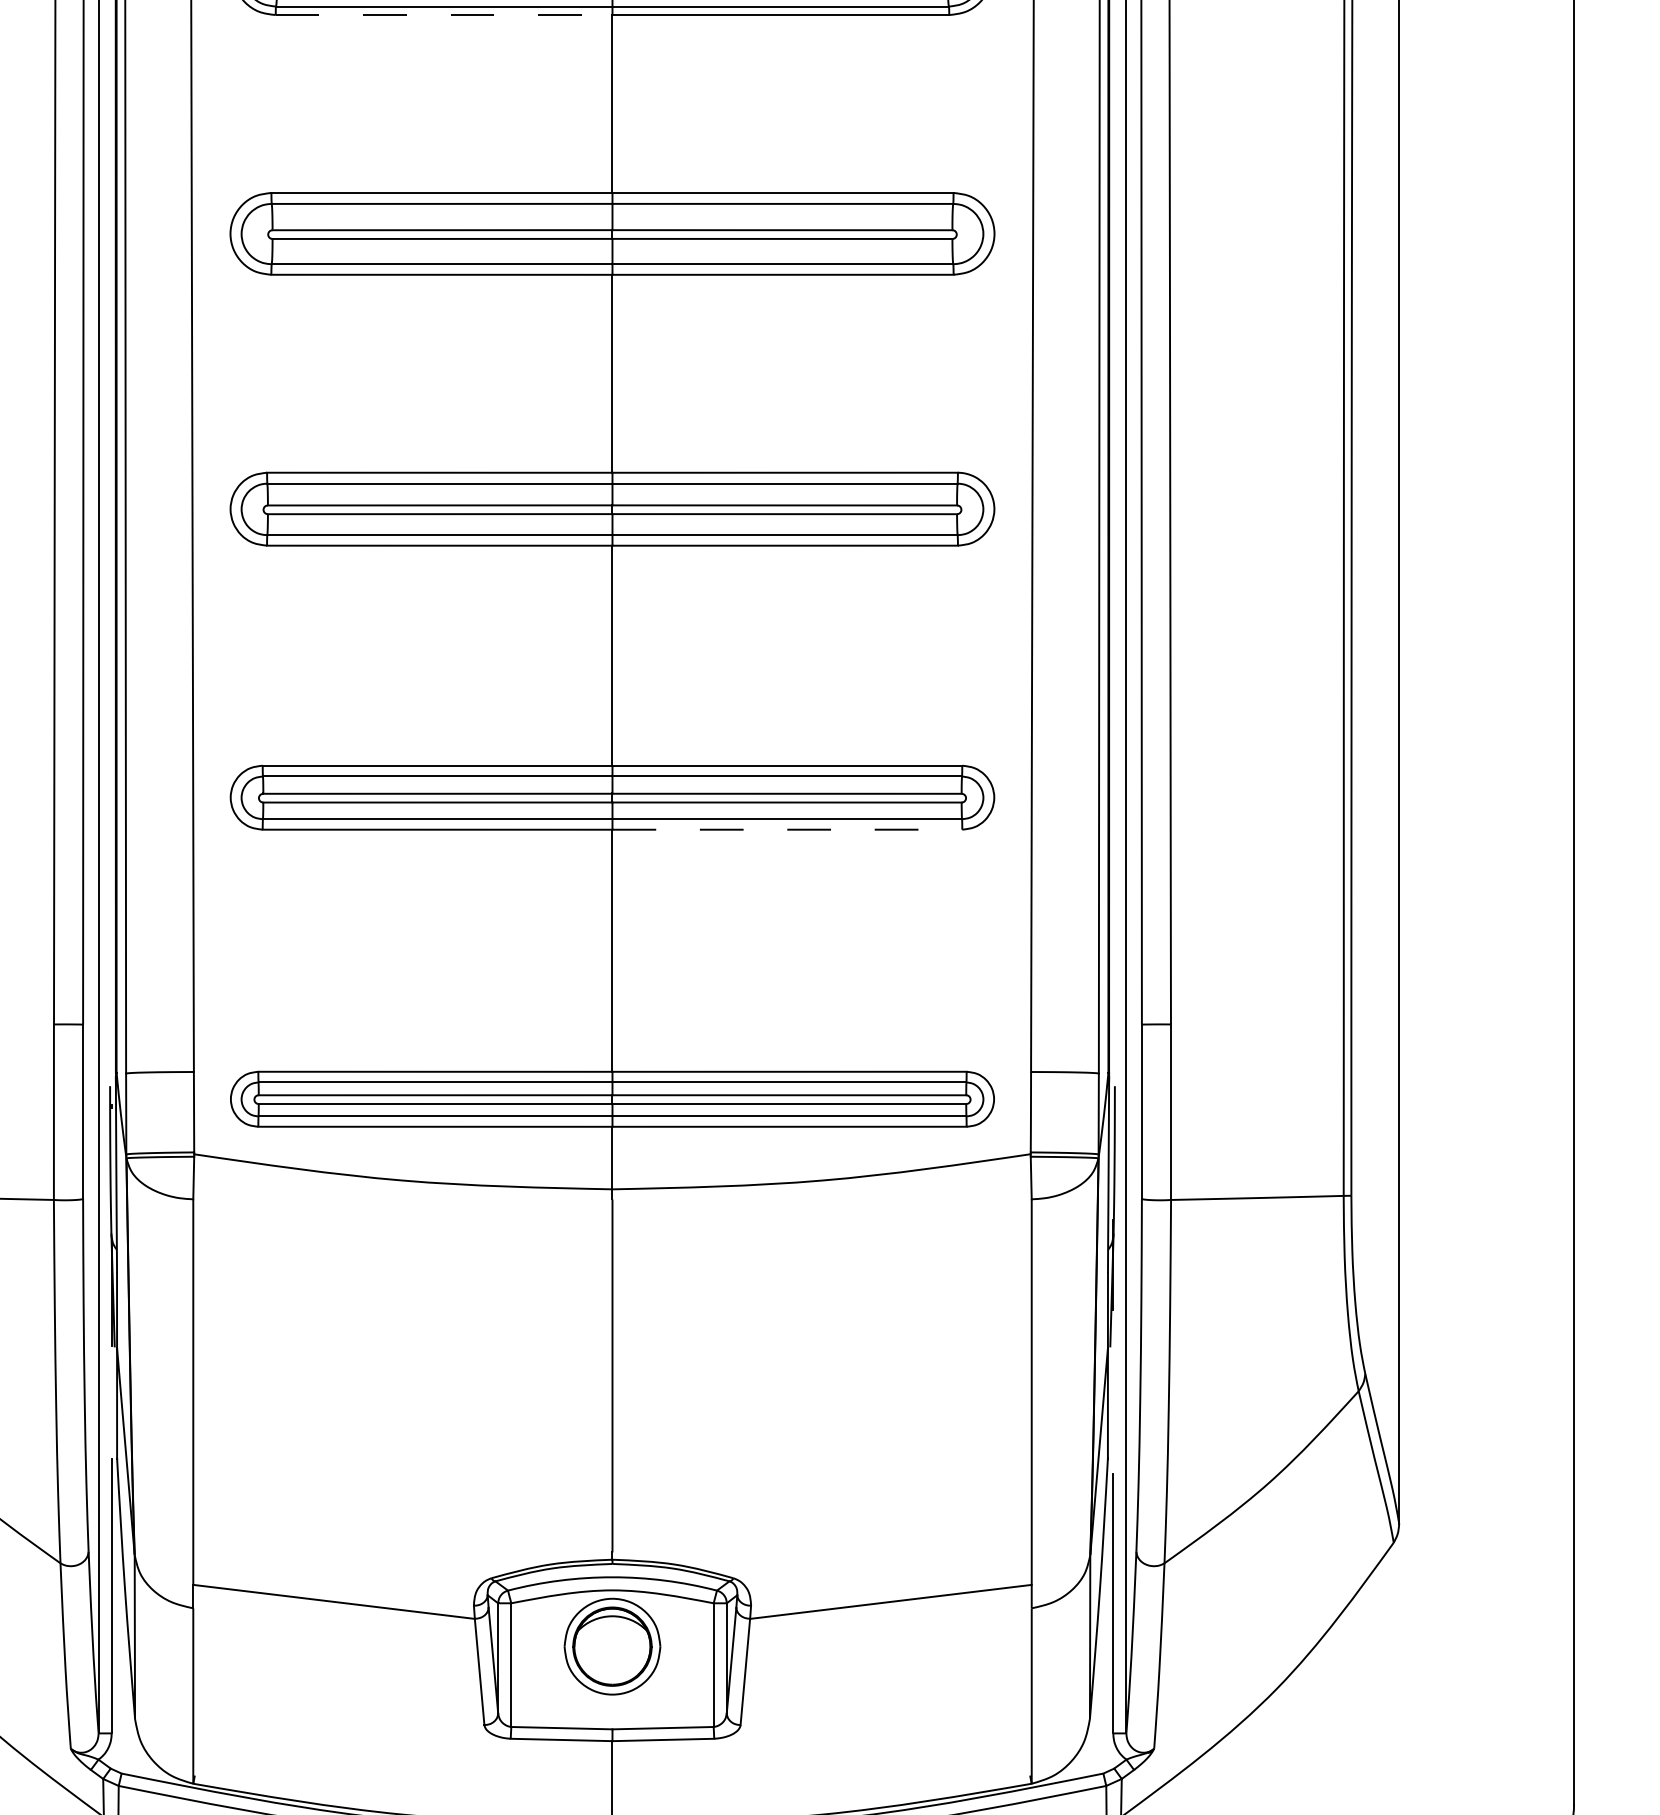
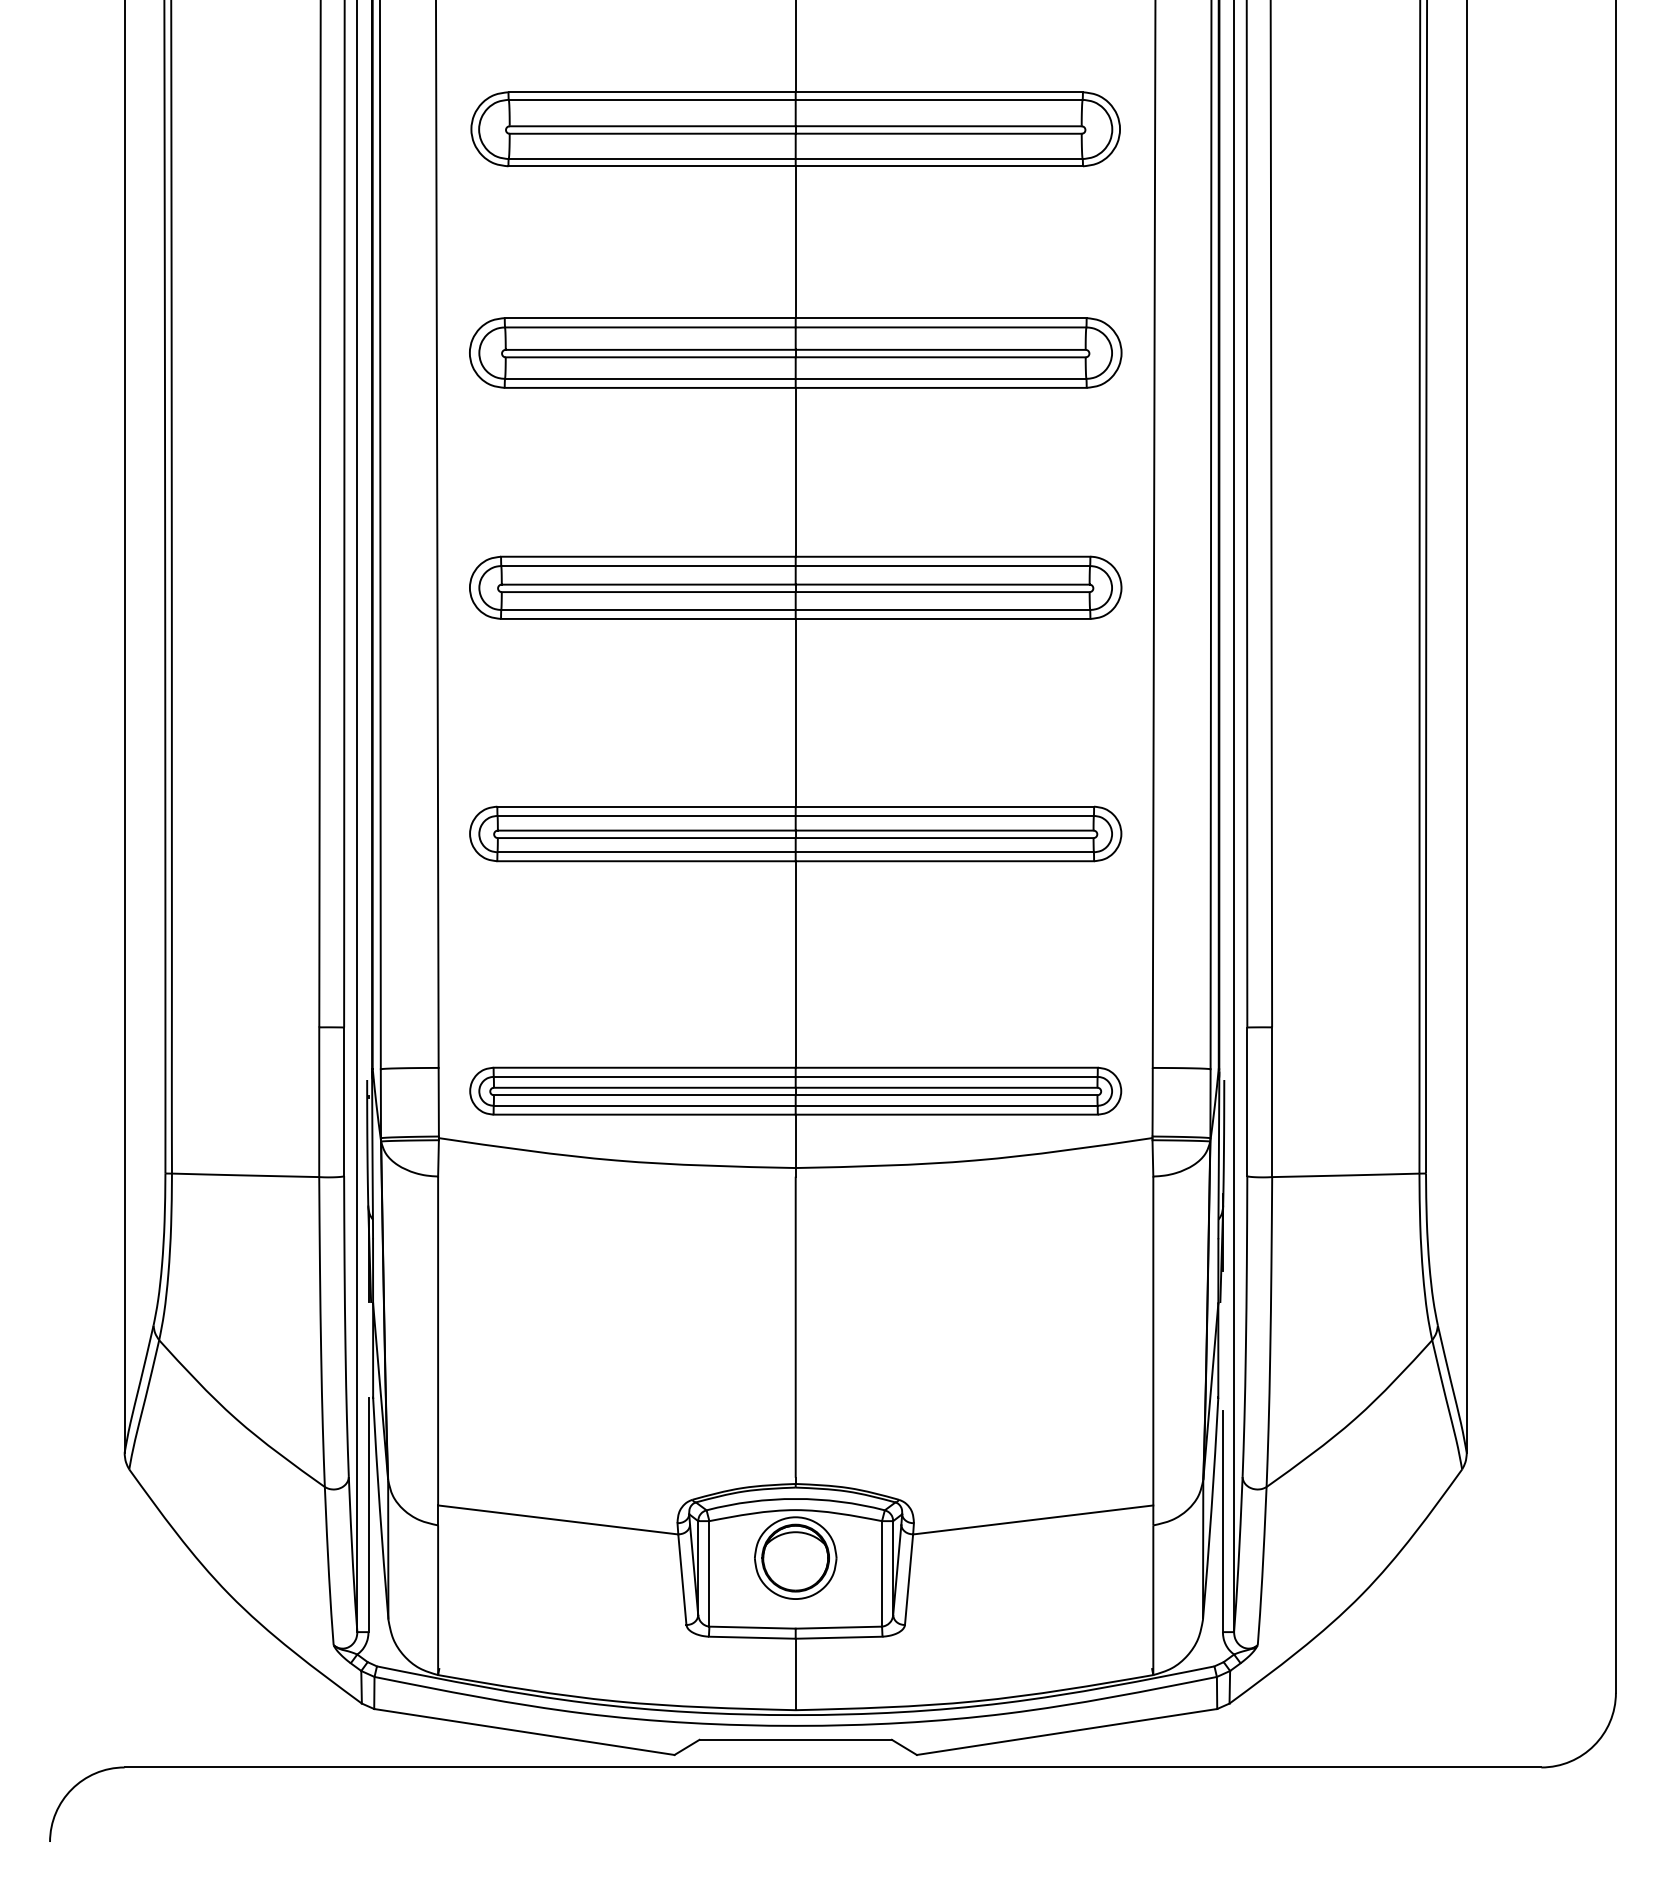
line: (444, 15) -> (652, 166), dashed -> solid
line: (788, 829) -> (945, 861), dashed -> solid

